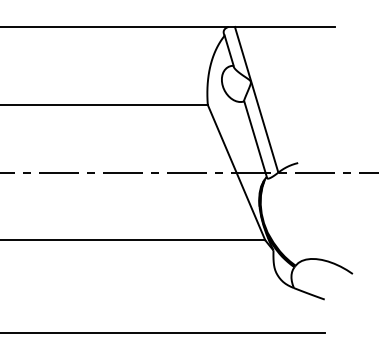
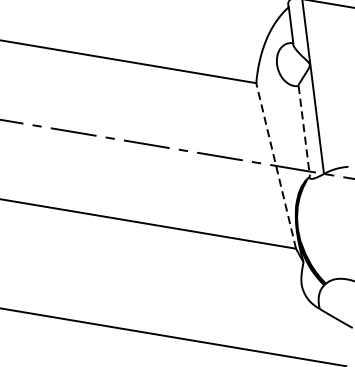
line: (255, 139) -> (304, 131), solid -> dashed
line: (236, 172) -> (276, 165), solid -> dashed

